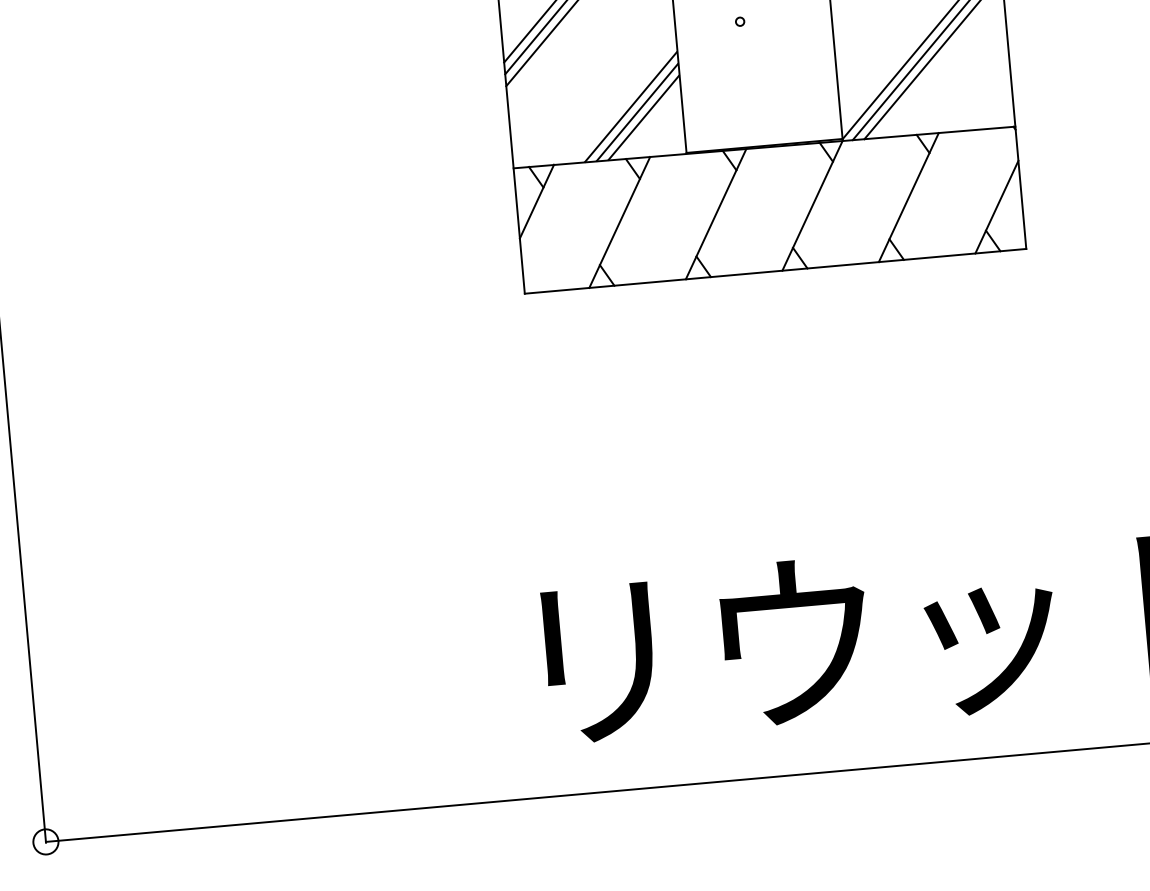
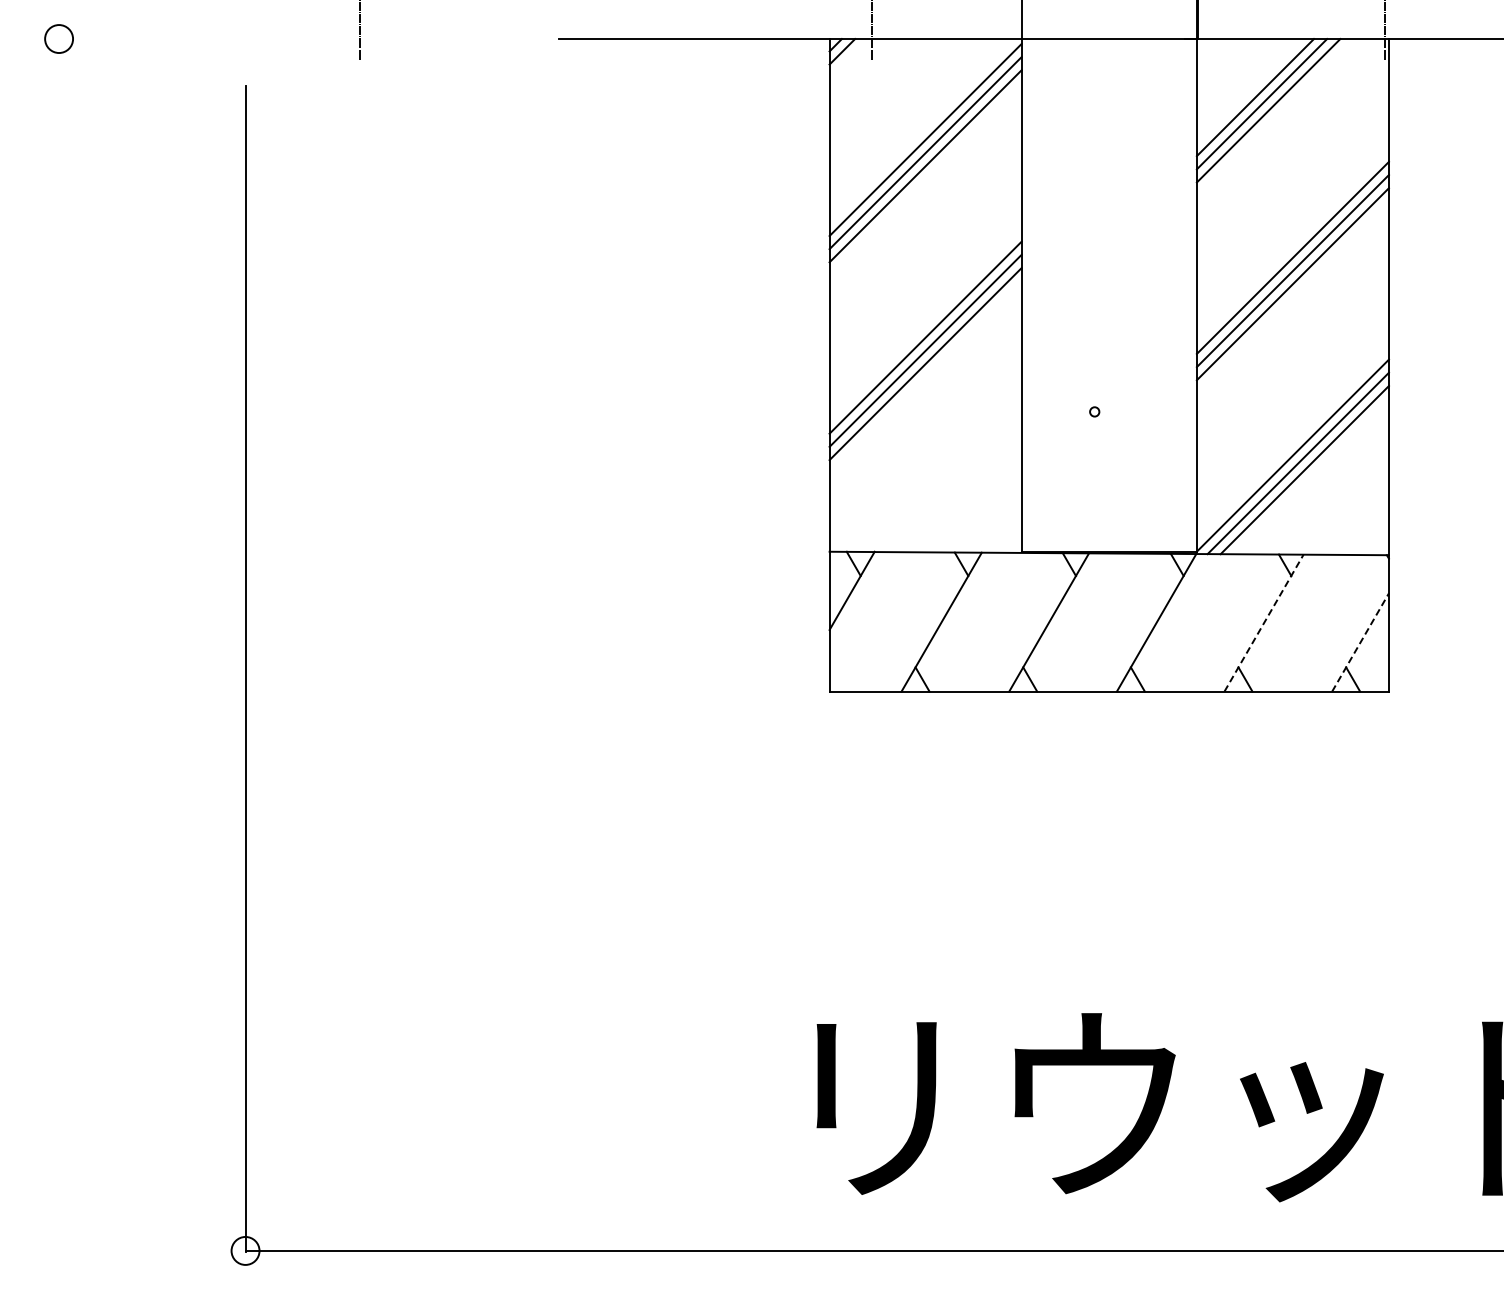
line: (630, 107) -> (965, 495), removed
line: (636, 111) -> (971, 501), removed
line: (643, 117) -> (978, 508), removed
line: (909, 196) -> (1264, 622), solid -> dashed
line: (996, 207) -> (1360, 642), solid -> dashed

